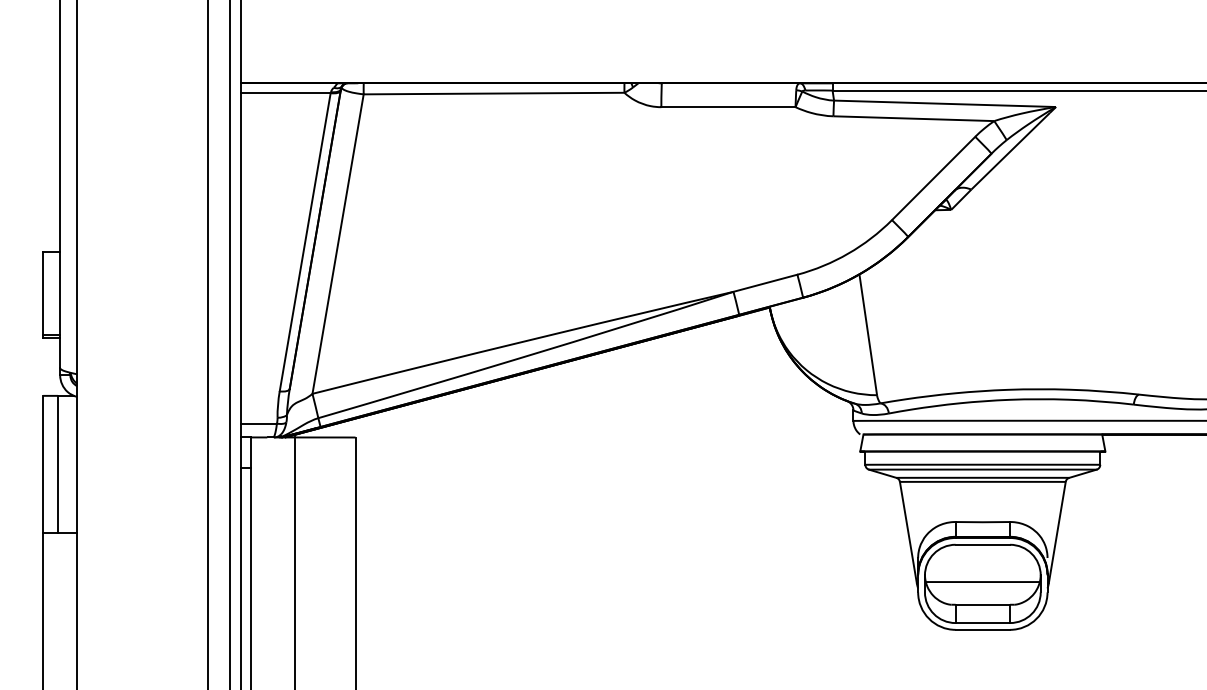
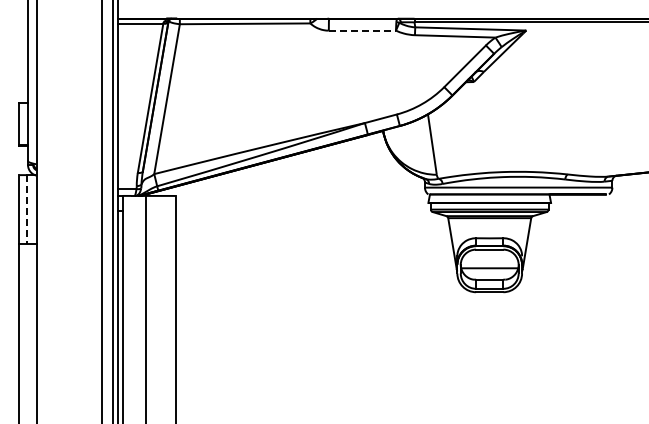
line: (728, 106) -> (362, 30), solid -> dashed
line: (57, 464) -> (26, 209), solid -> dashed

